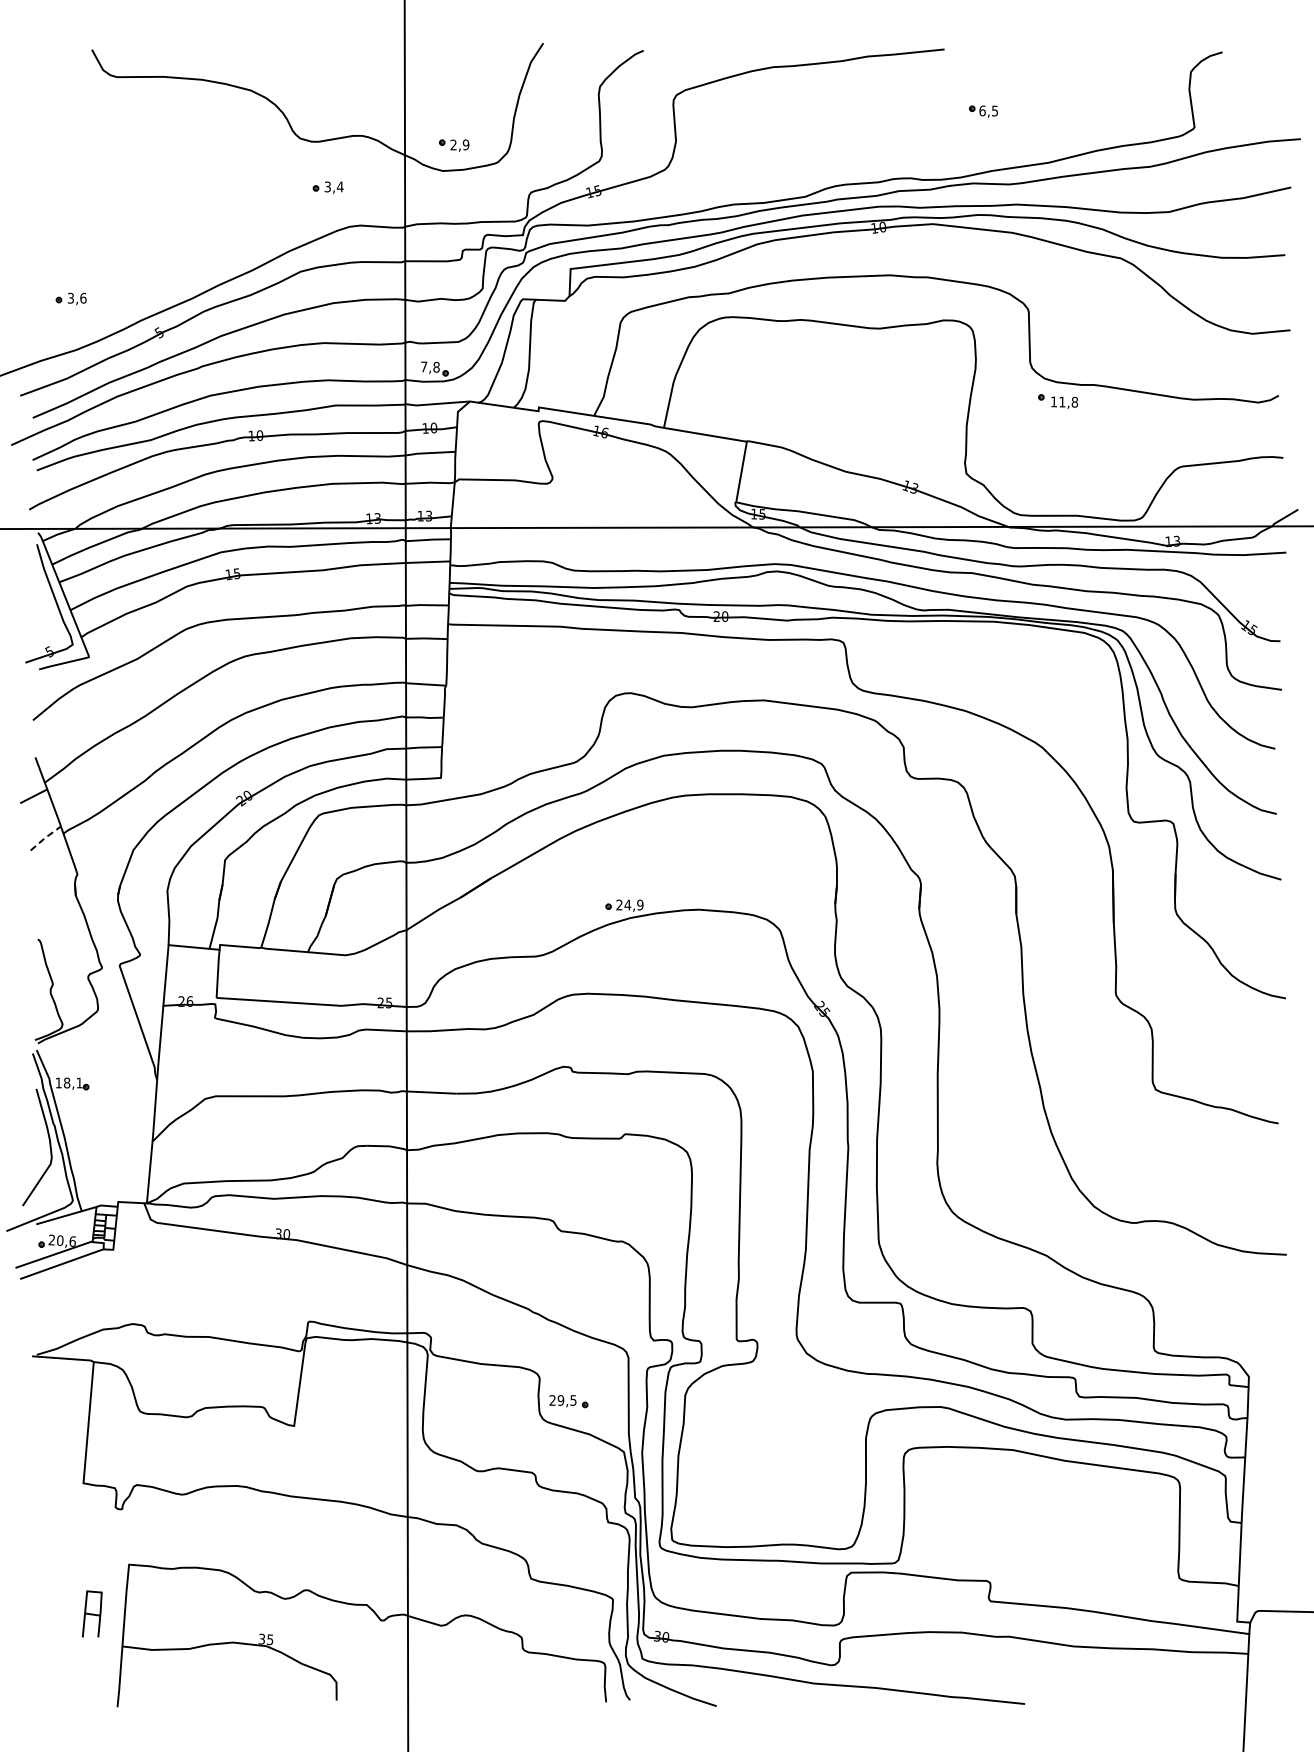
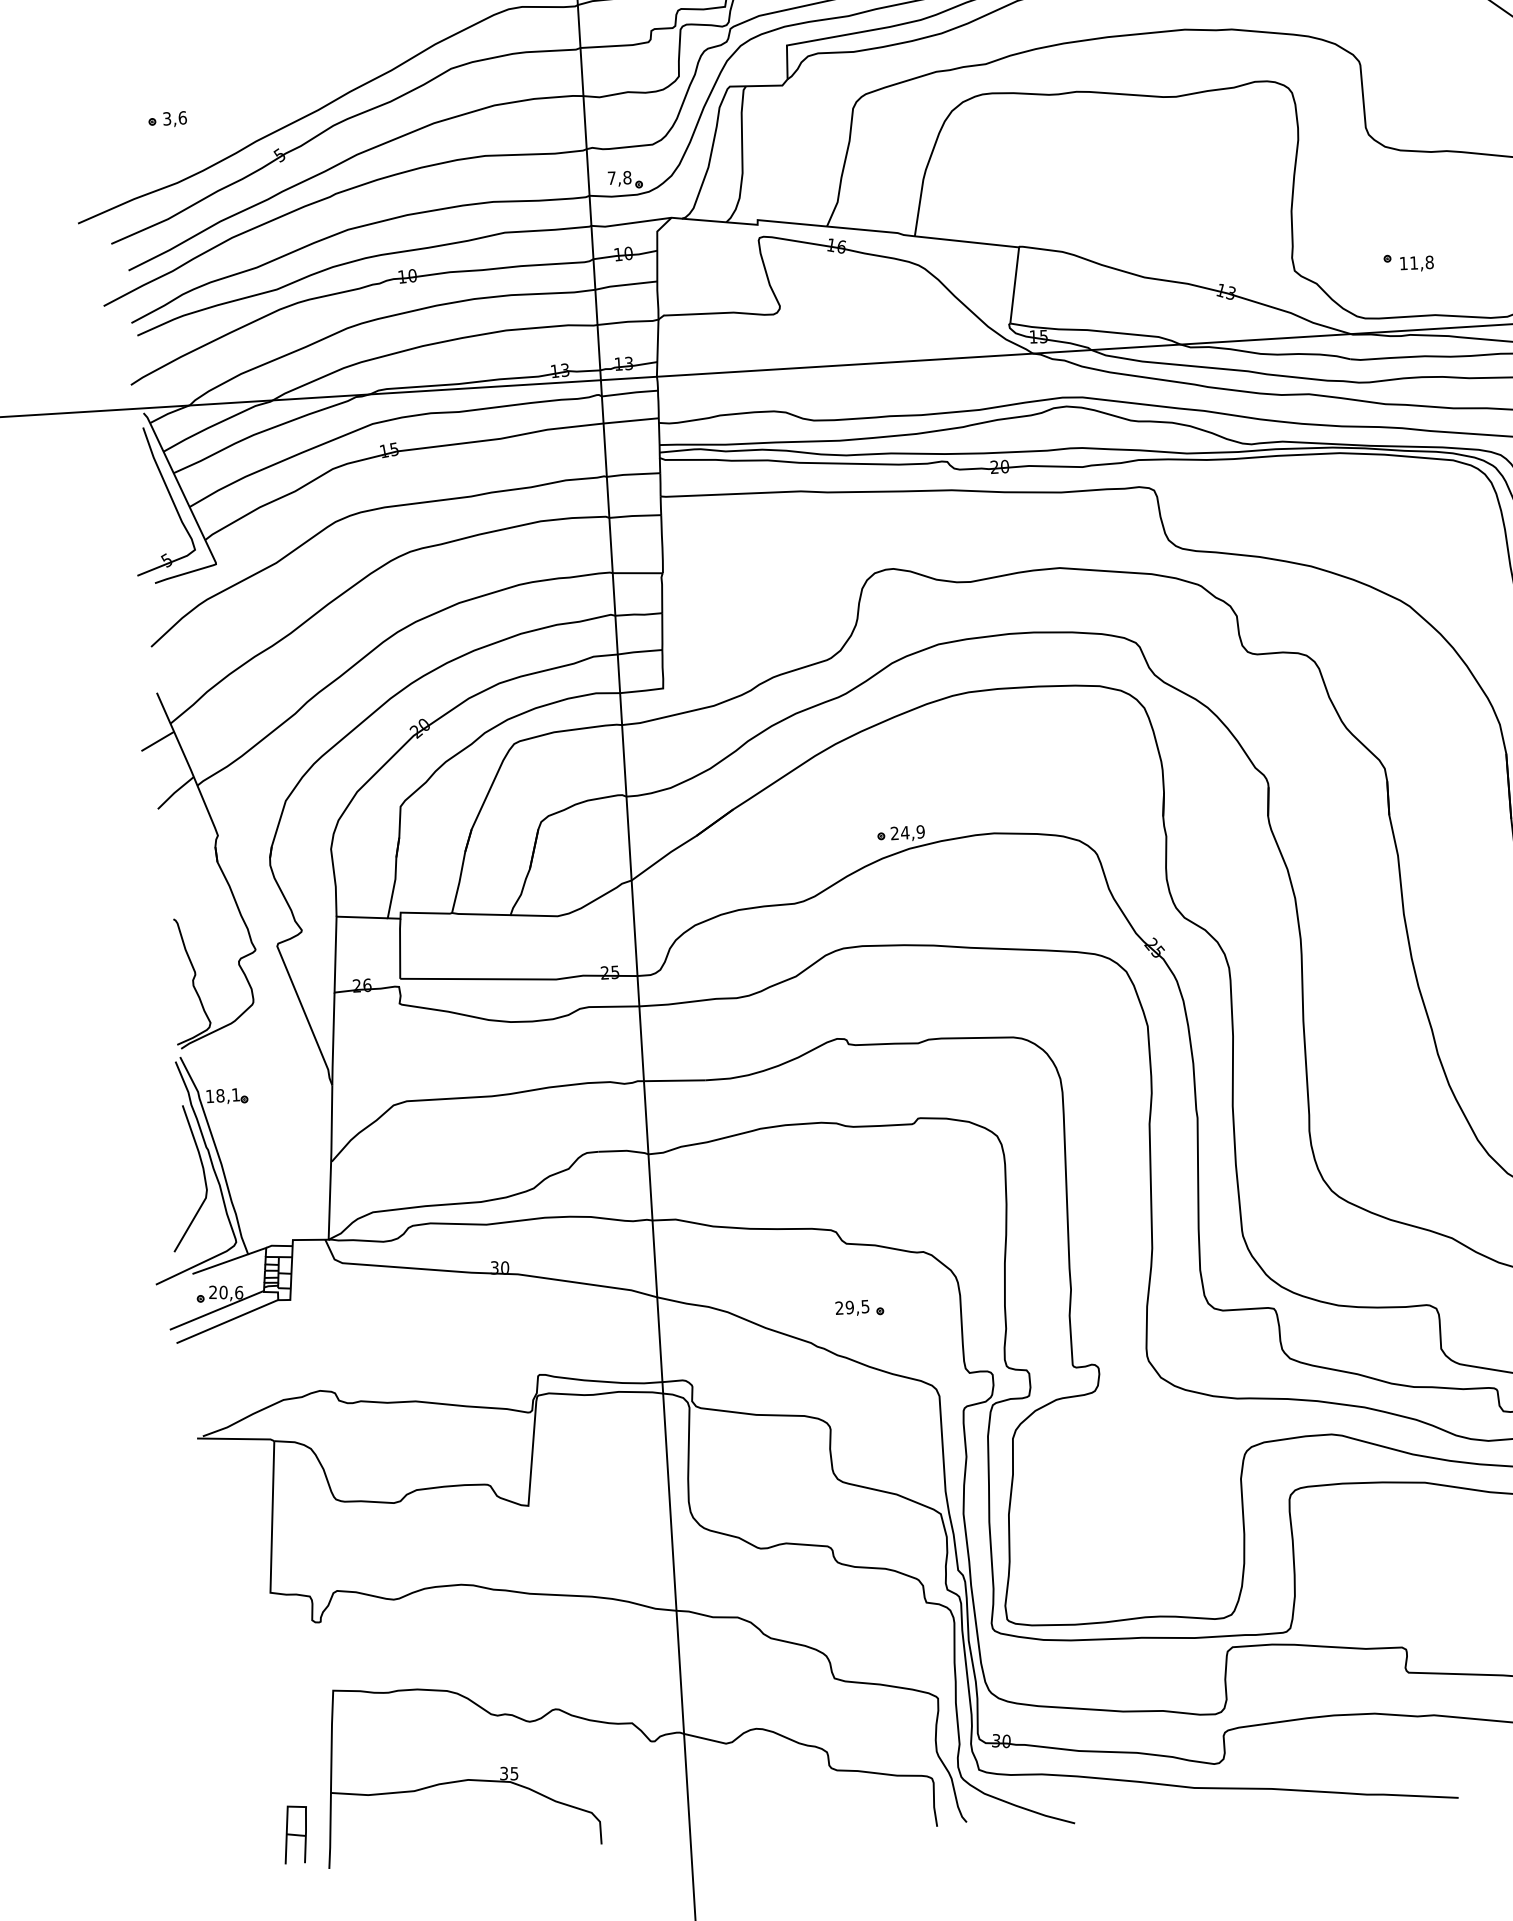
part: (1058, 401) -> (1409, 262), moved
line: (45, 837) -> (175, 791), dashed -> solid
part: (568, 1401) -> (859, 1308), moved
part: (92, 1613) -> (296, 1833), moved

